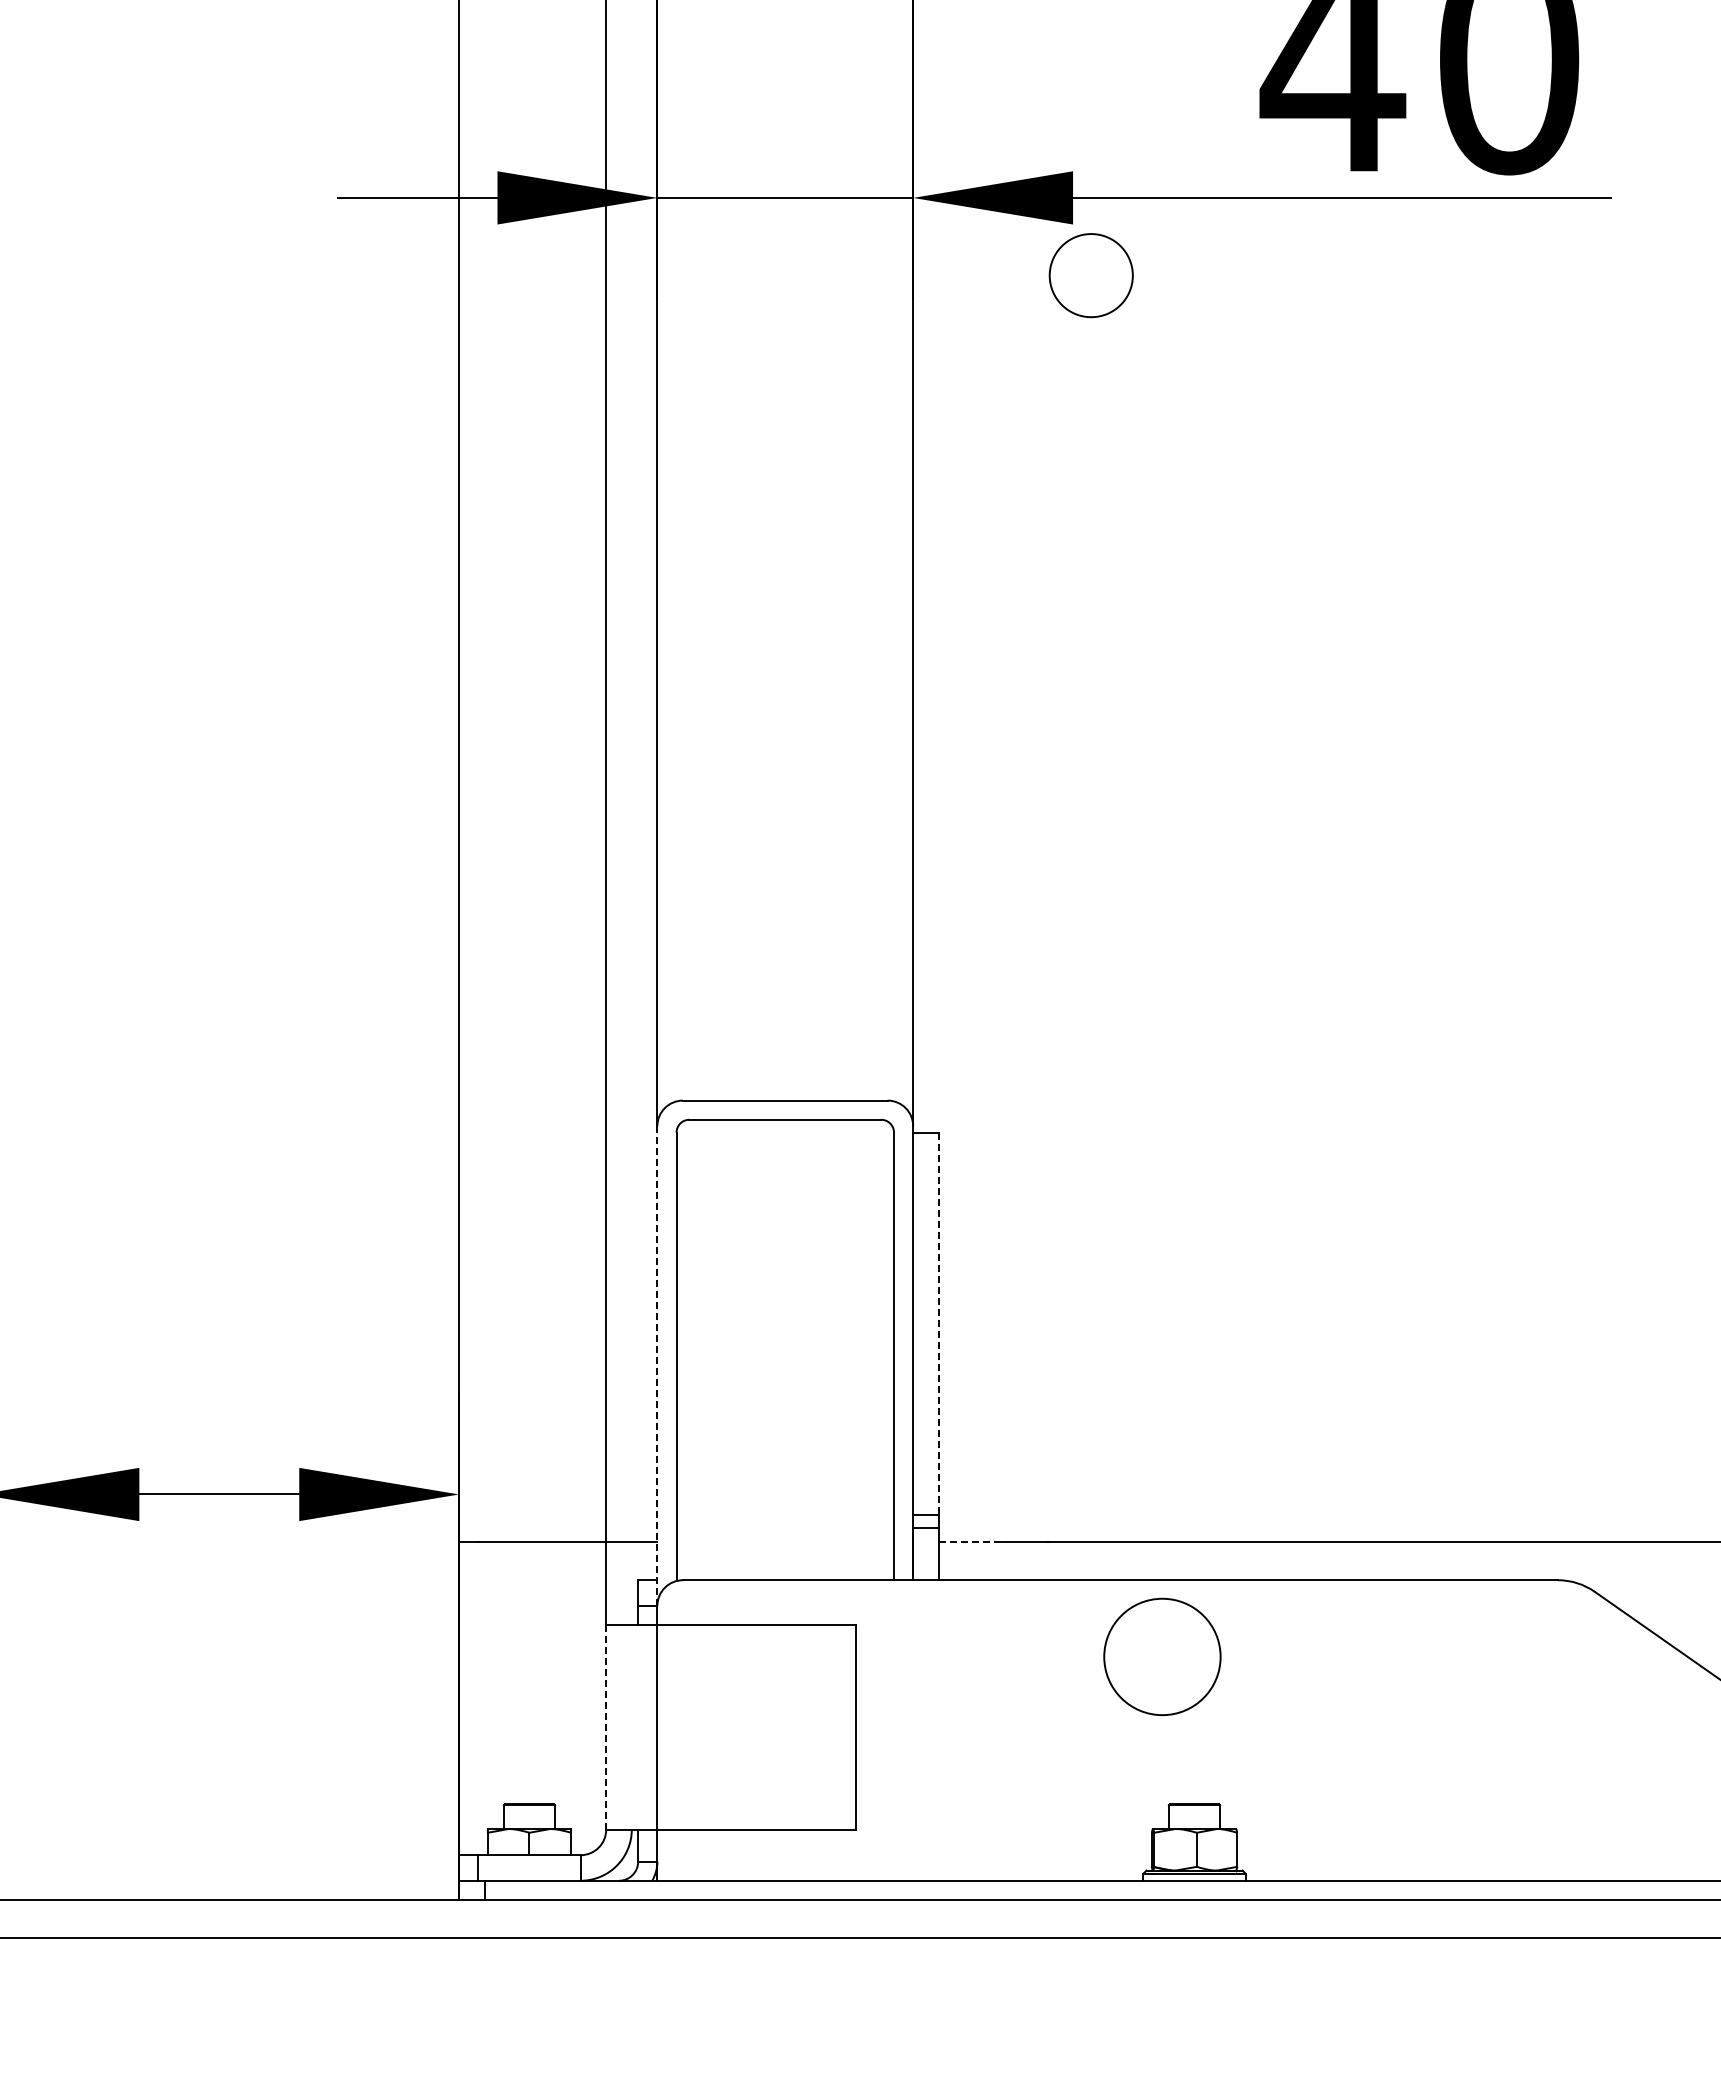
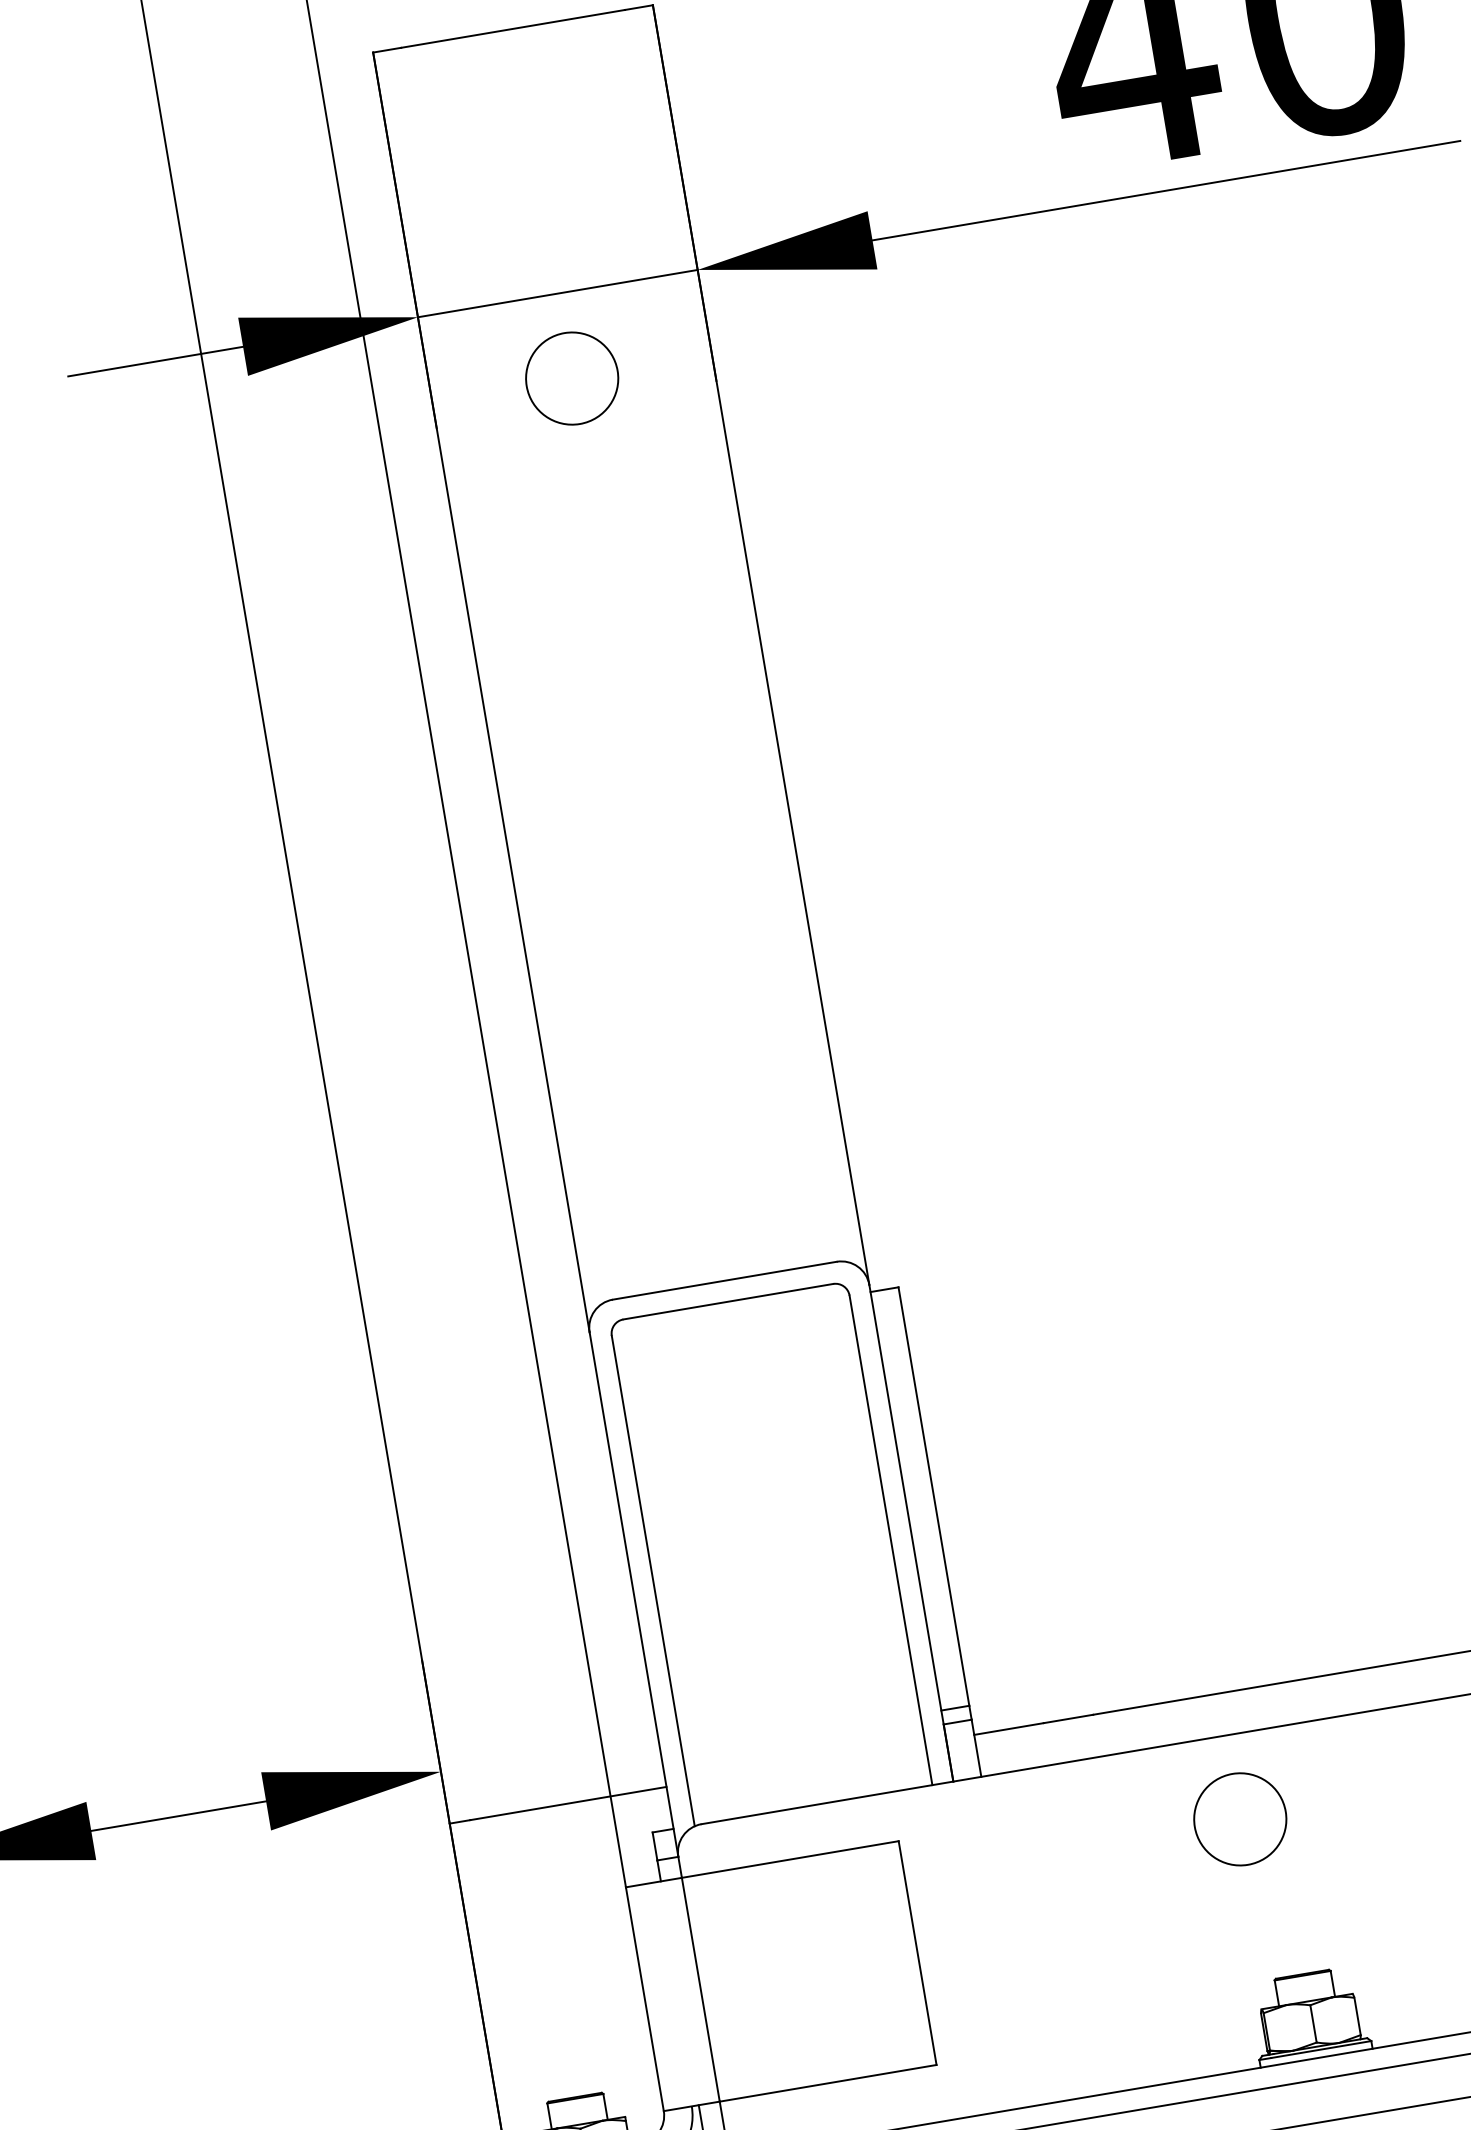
circle: (1090, 275) -> (571, 378), moved
line: (938, 1324) -> (933, 1497), dashed -> solid
line: (657, 1366) -> (634, 1595), dashed -> solid
line: (970, 1541) -> (1008, 1728), dashed -> solid
circle: (1162, 1656) -> (1240, 1818), size x0.71
line: (606, 1727) -> (645, 1999), dashed -> solid

